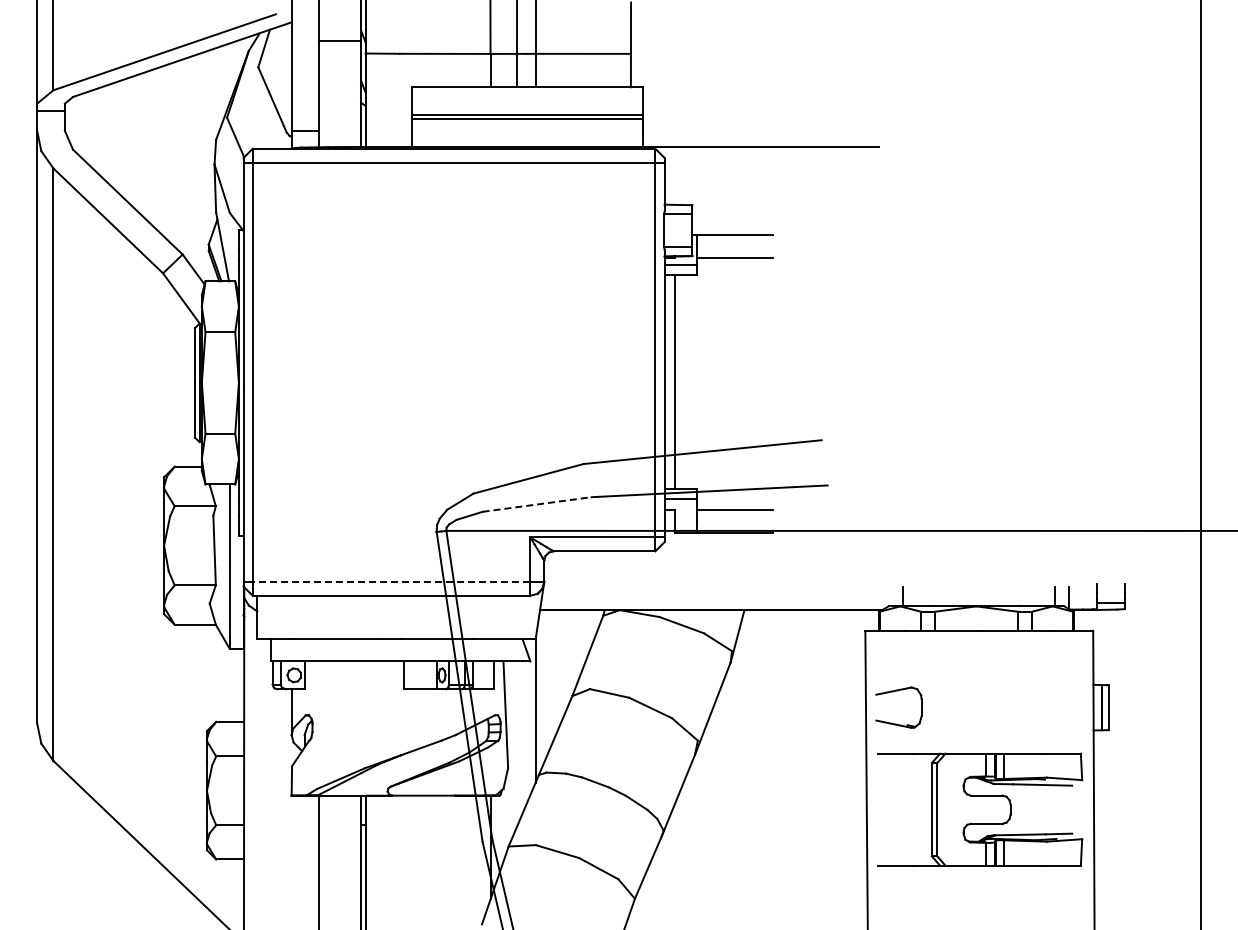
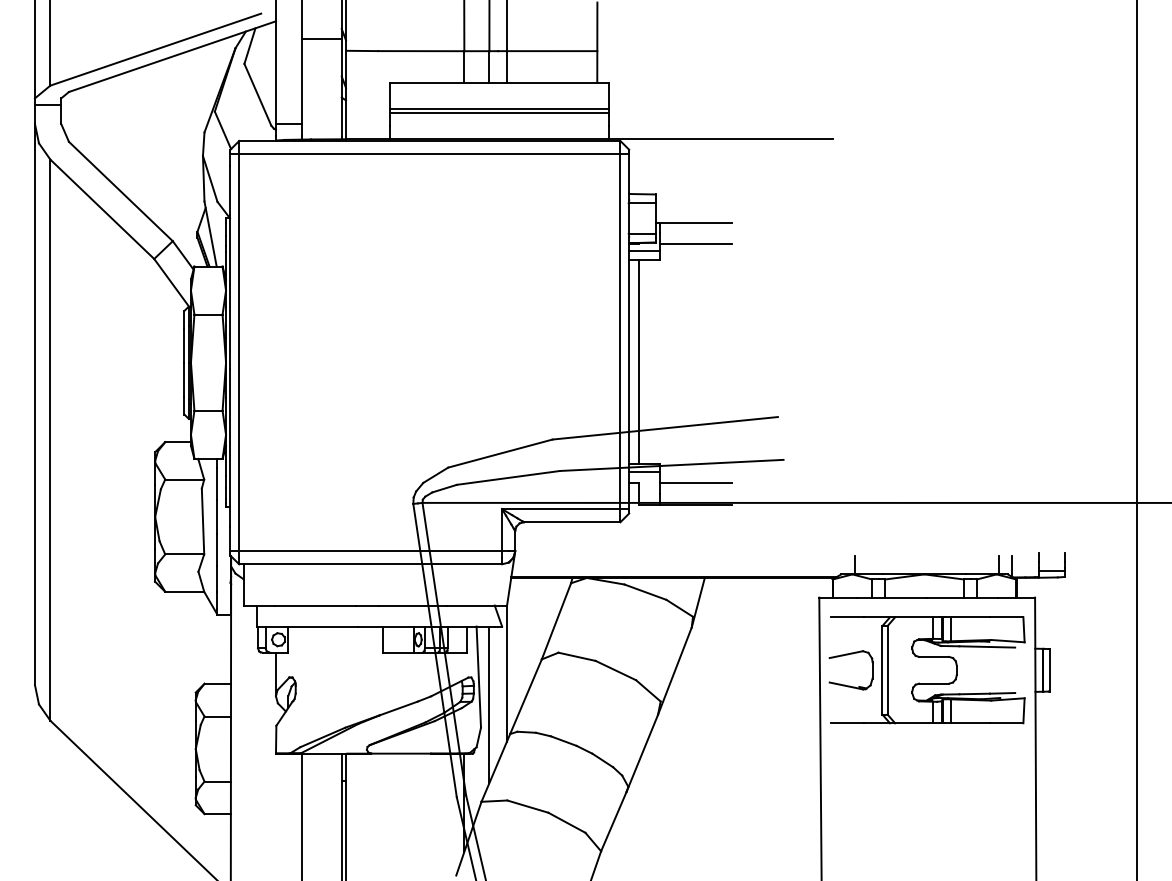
line: (537, 504) -> (508, 477), dashed -> solid
line: (391, 581) -> (370, 550), dashed -> solid
line: (517, 743) -> (489, 704), added
part: (980, 809) -> (928, 670), moved

